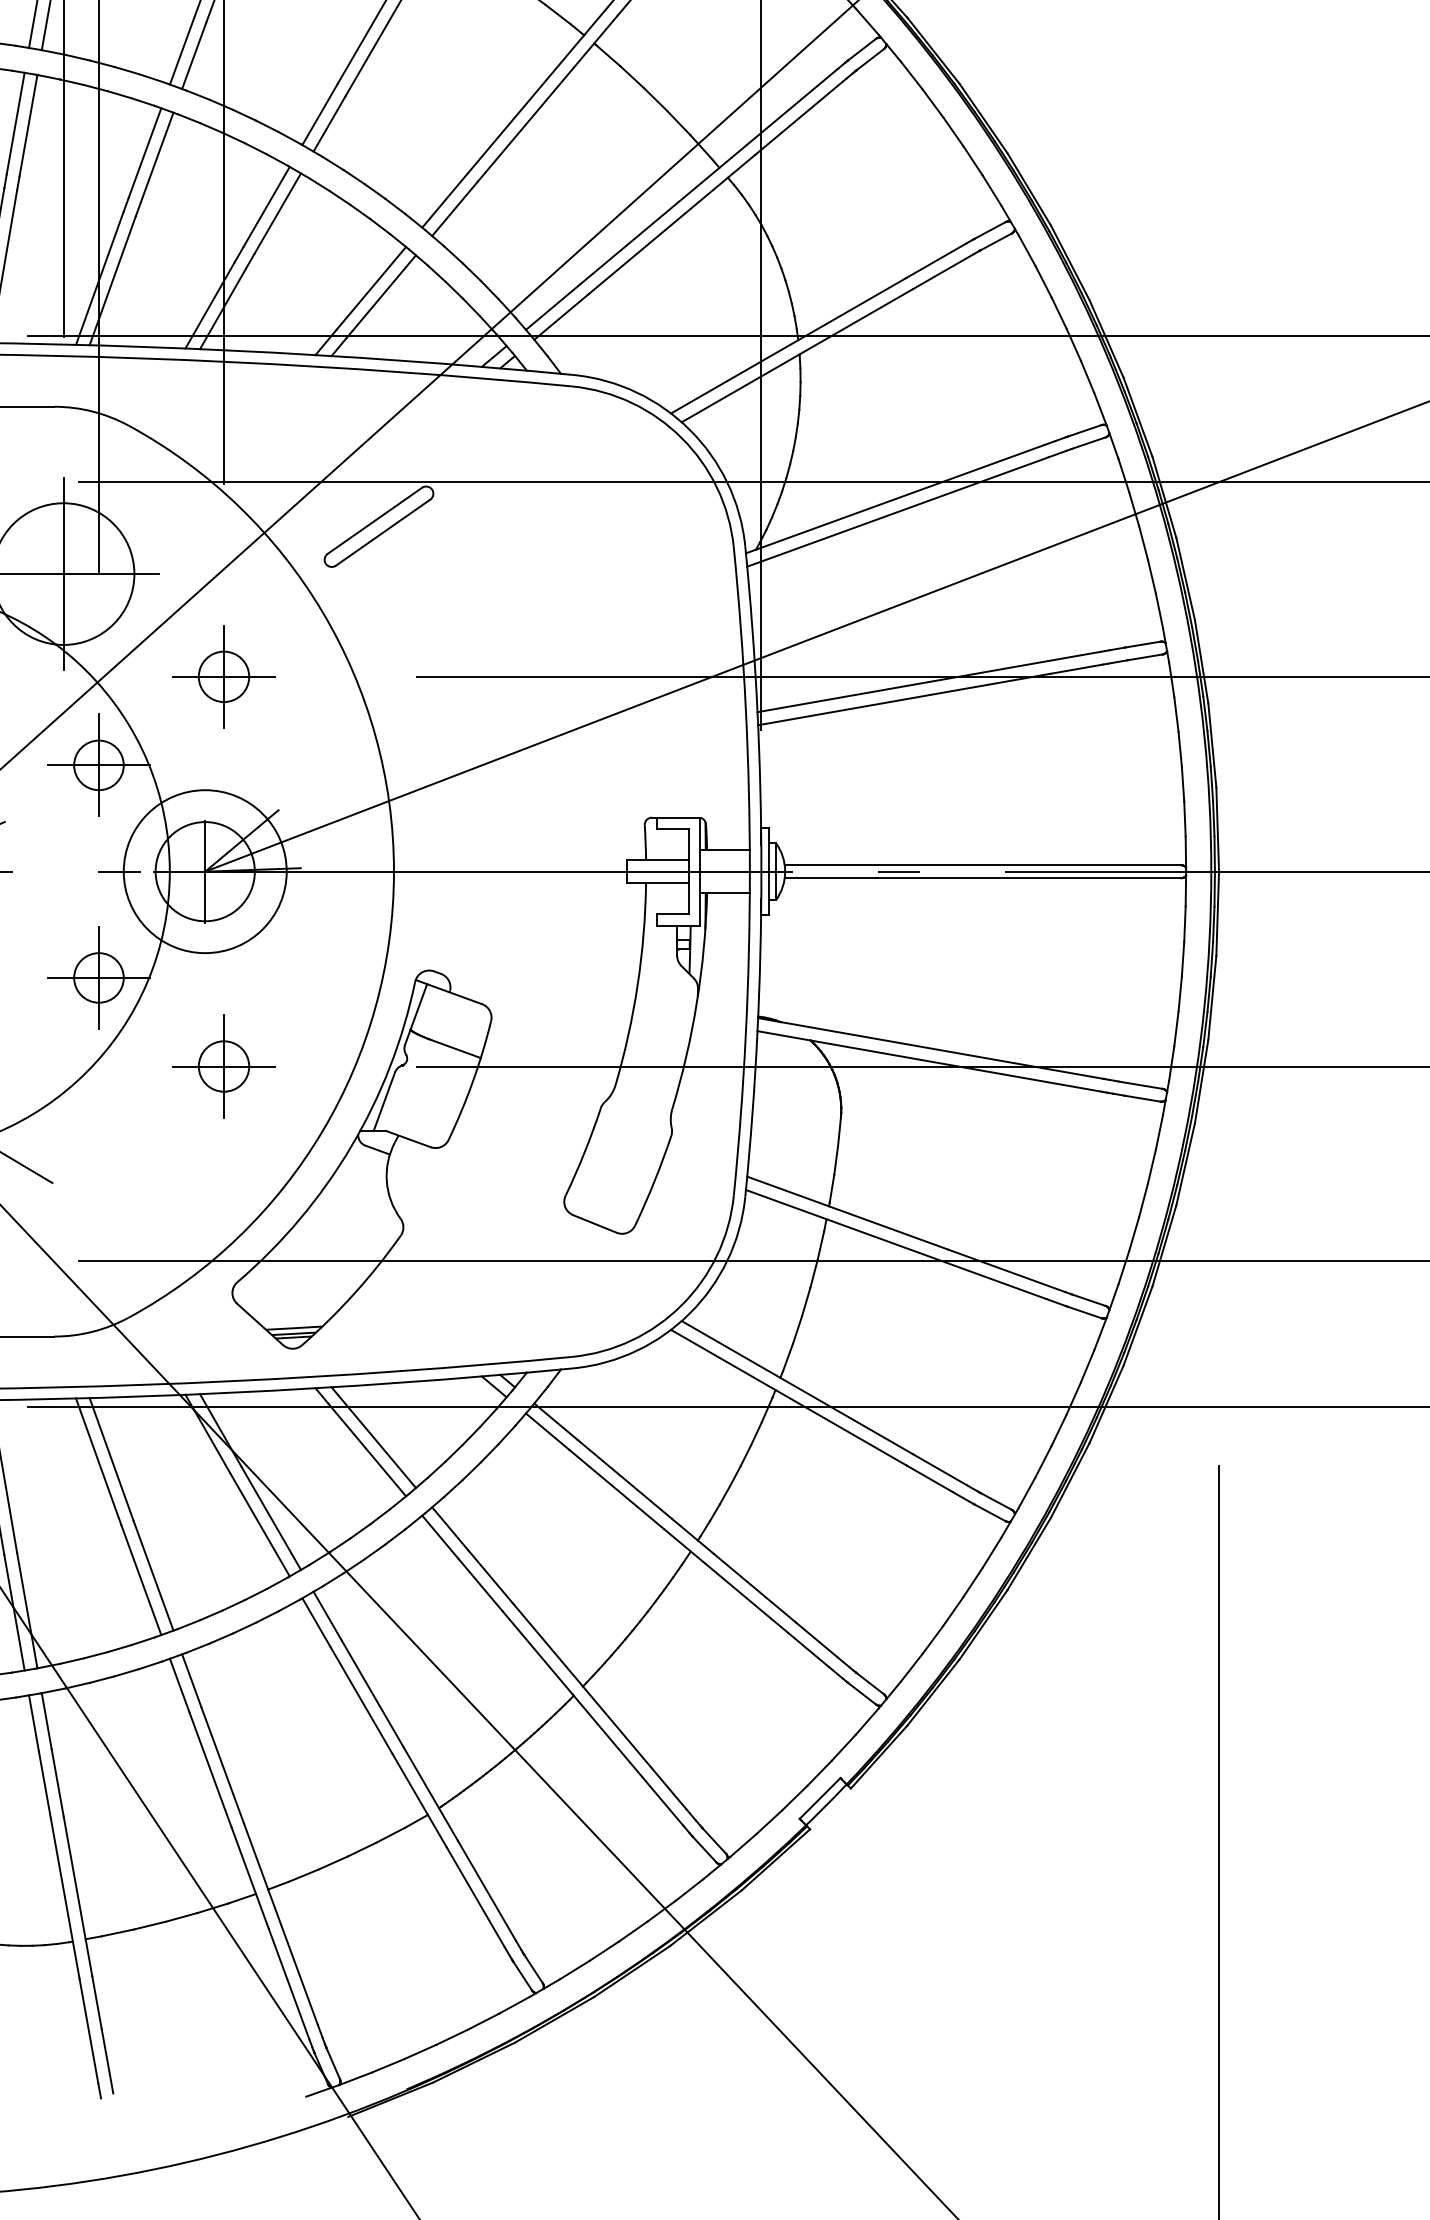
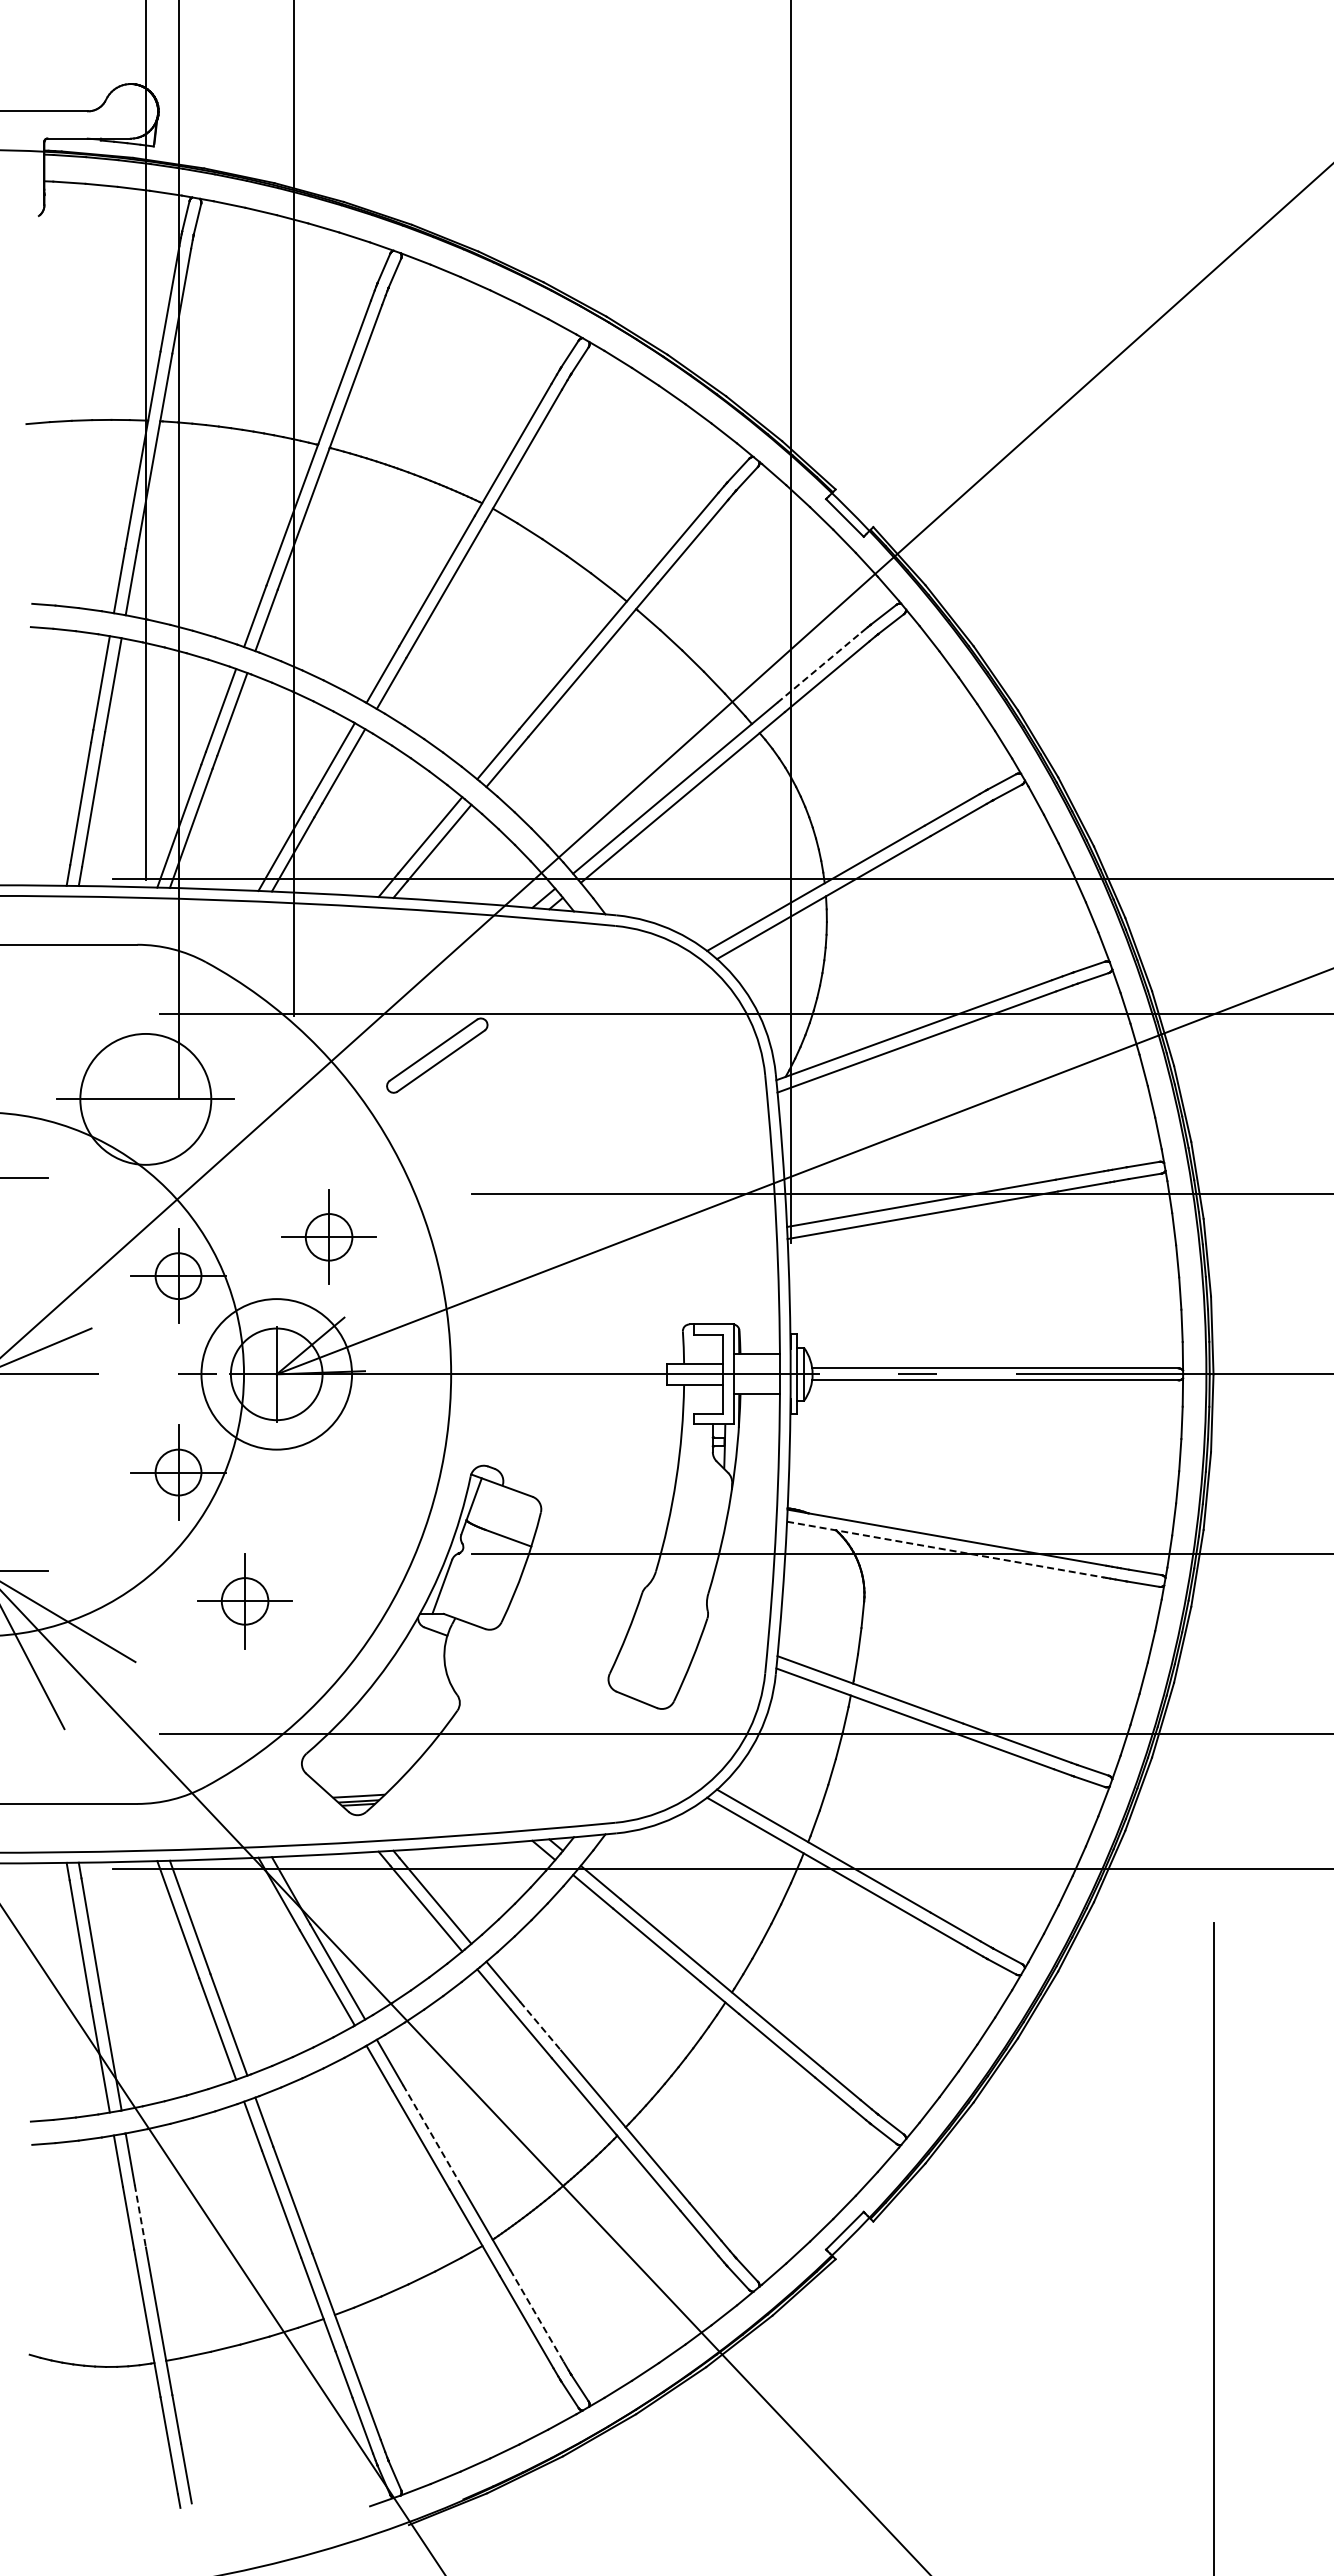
line: (792, 106) -> (819, 667), solid -> dashed
line: (63, 574) -> (145, 1099), removed
part: (223, 675) -> (328, 1236), moved
line: (930, 1061) -> (946, 1549), solid -> dashed
part: (223, 1066) -> (244, 1601), moved
line: (490, 1577) -> (540, 2026), solid -> dashed
line: (372, 1694) -> (431, 2134), solid -> dashed
line: (57, 1783) -> (140, 2216), solid -> dashed
line: (487, 1891) -> (537, 2316), solid -> dashed

